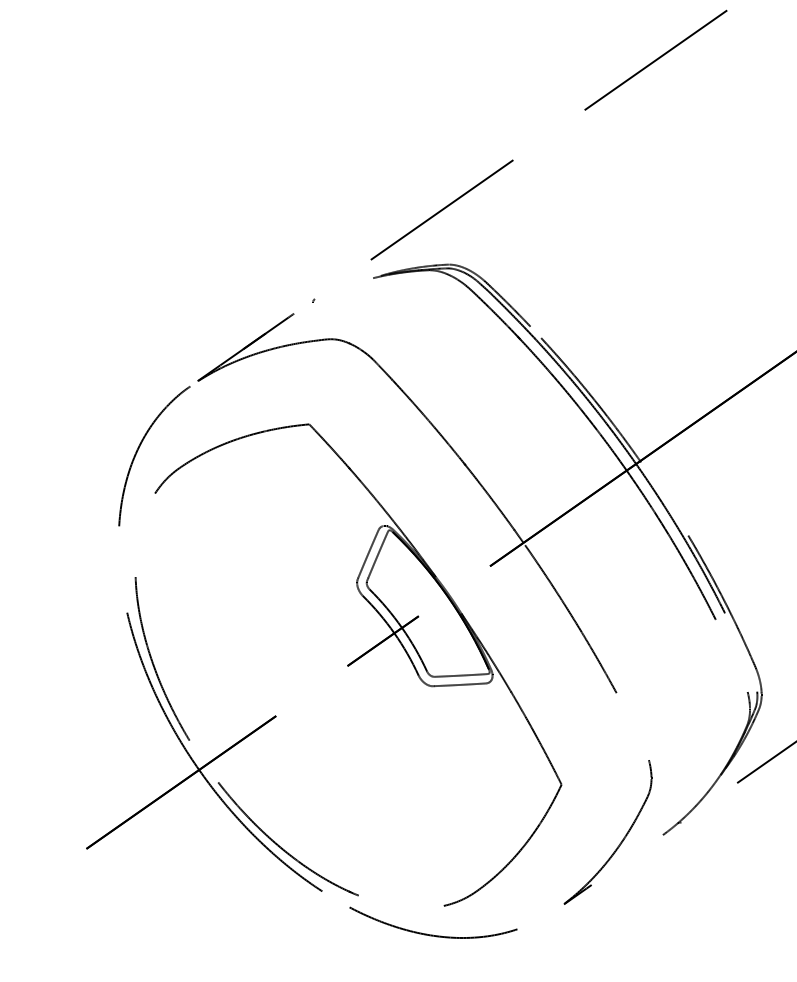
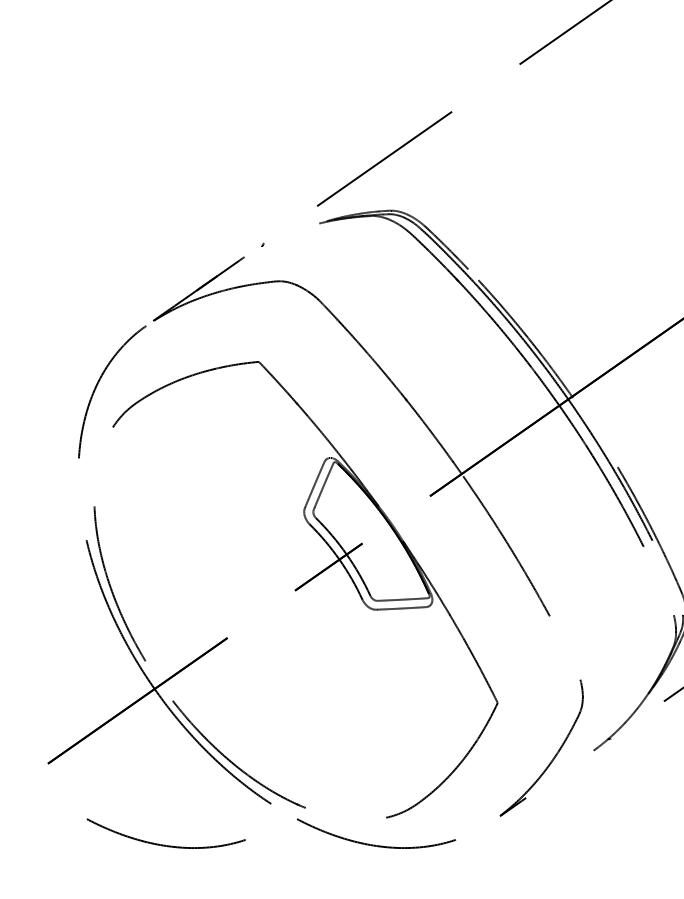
curve: (211, 934) -> (166, 844), added

